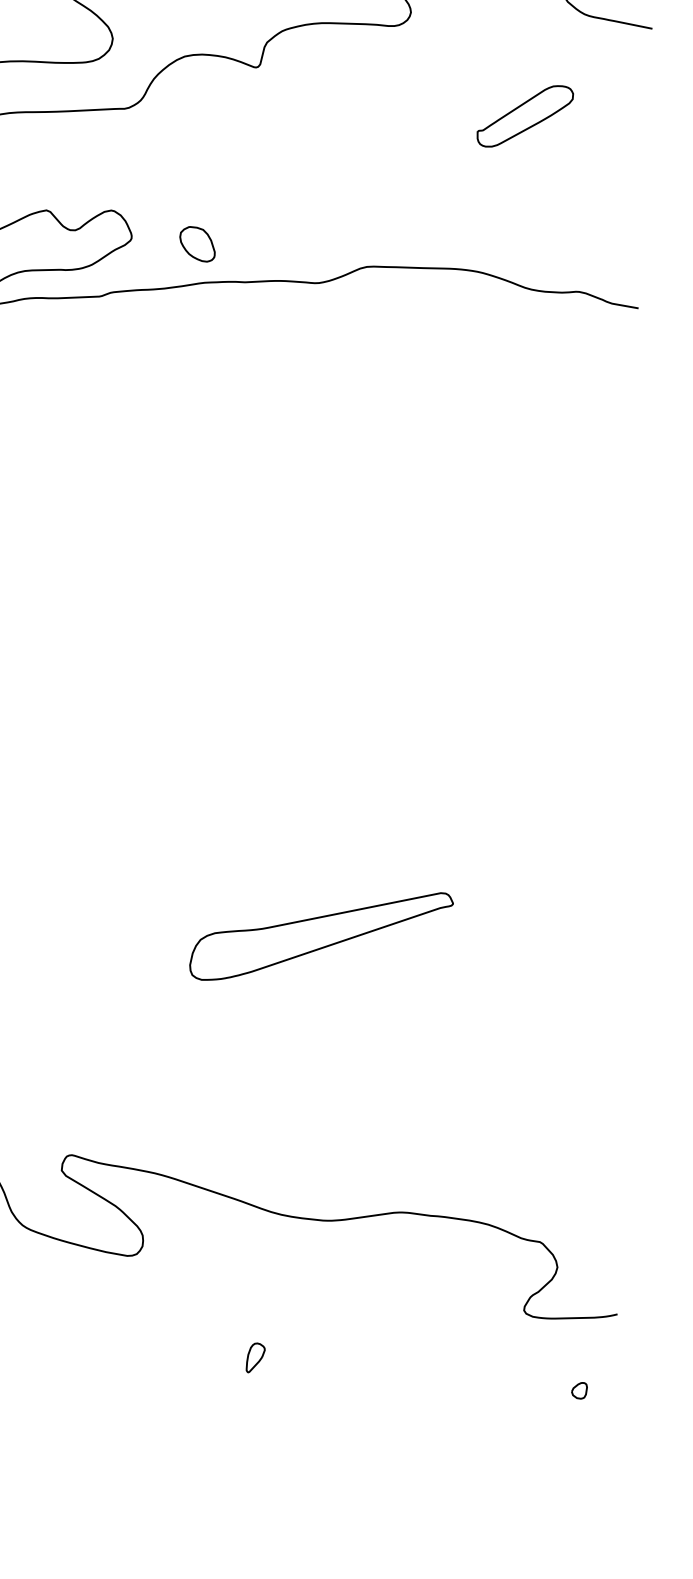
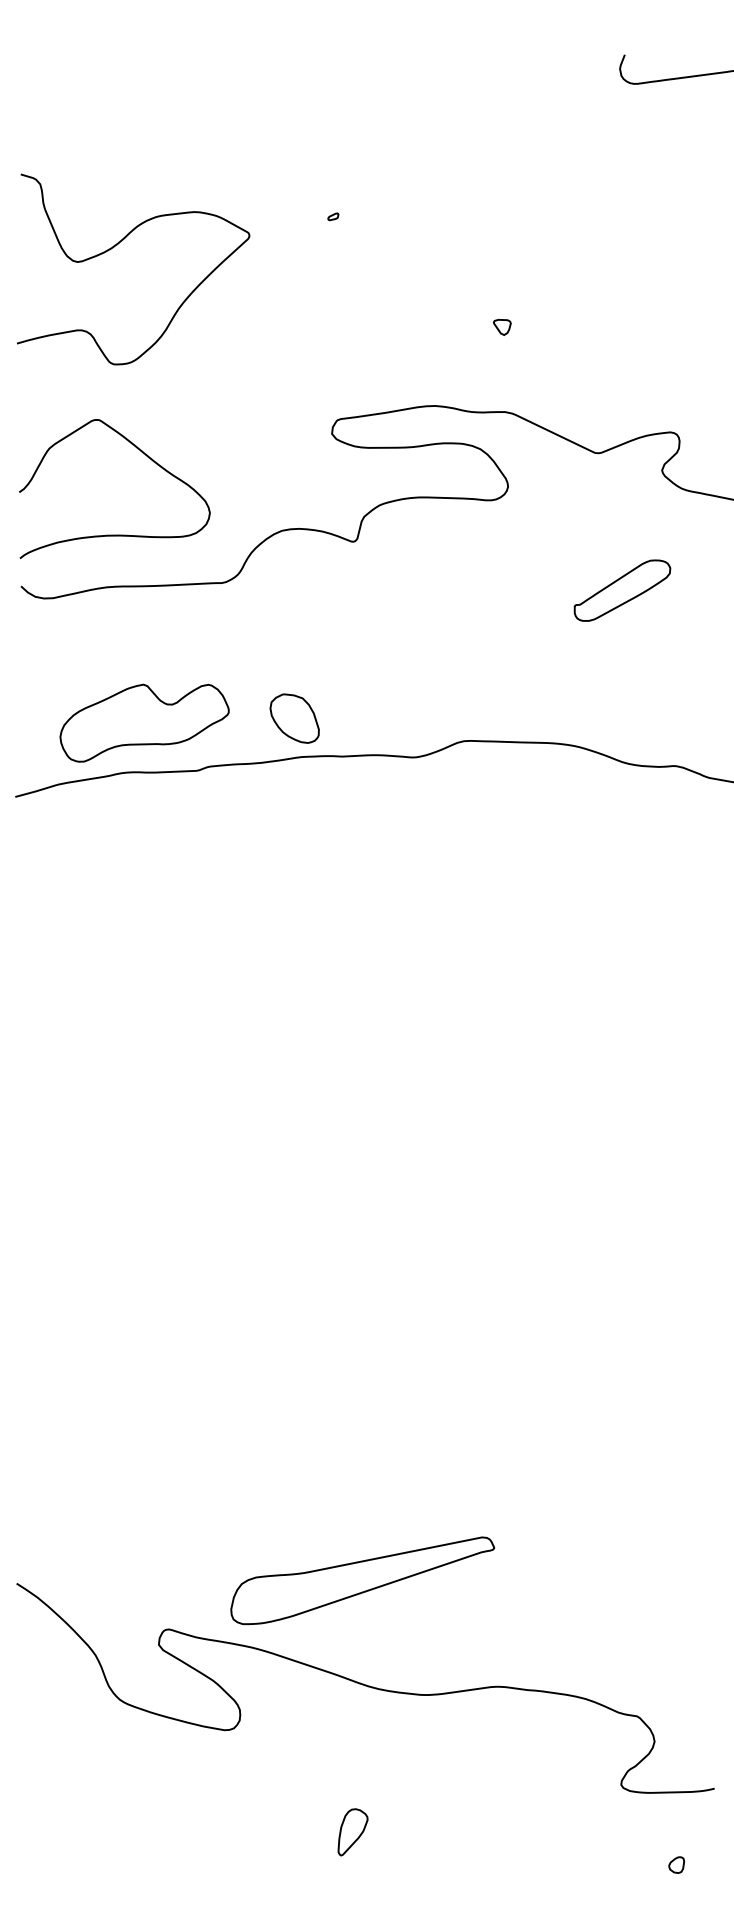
part: (197, 244) -> (294, 718), size x1.4
part: (321, 936) -> (362, 1580), moved
part: (255, 1357) -> (352, 1831), size x1.6

